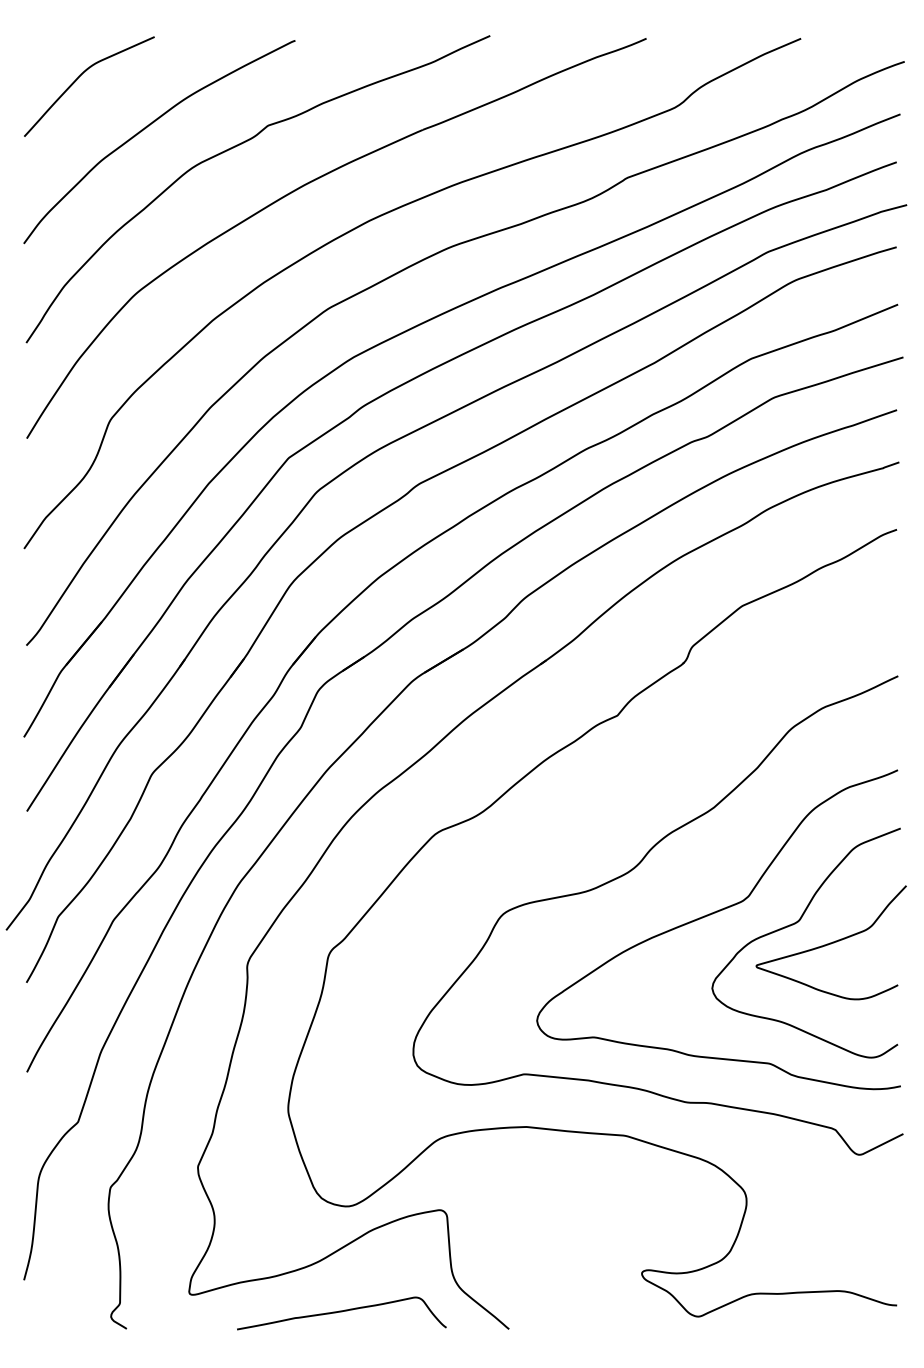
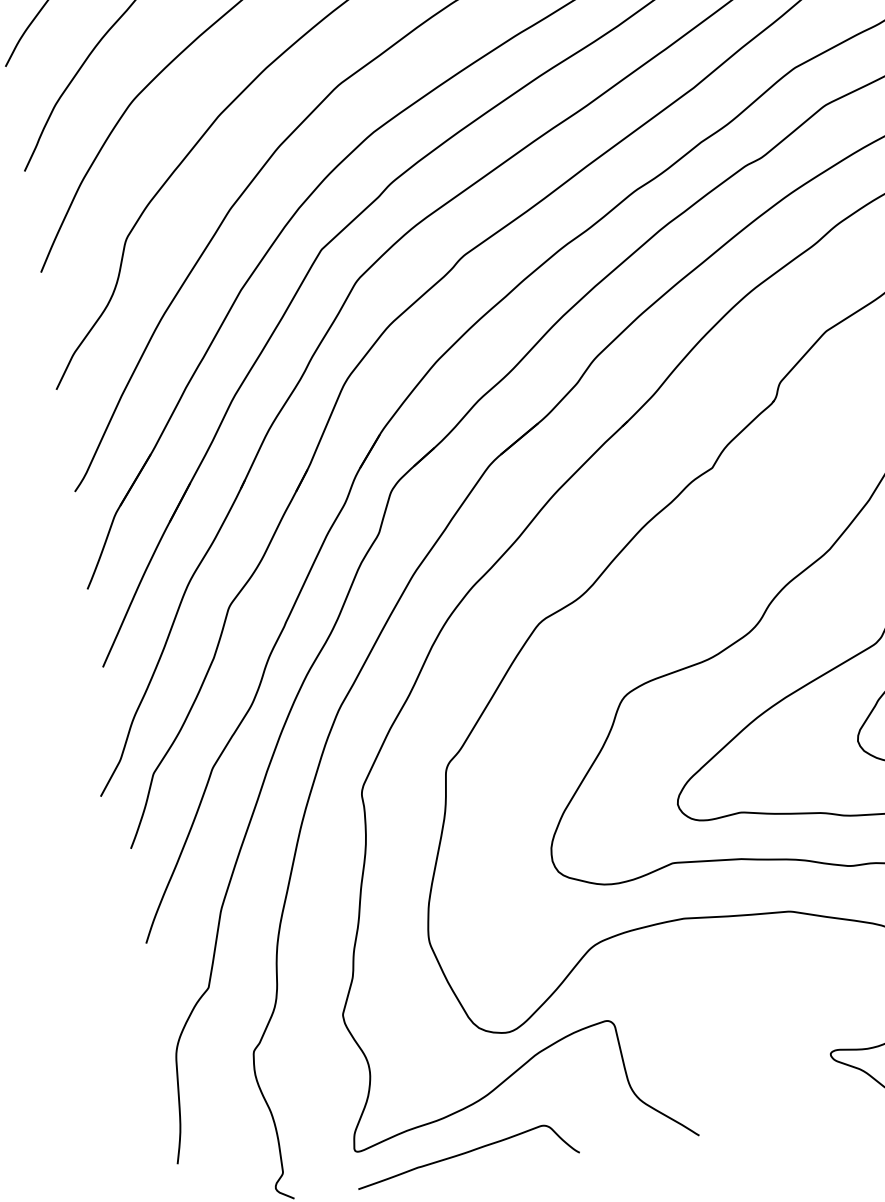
curve: (341, 1312) -> (466, 1154), moved

